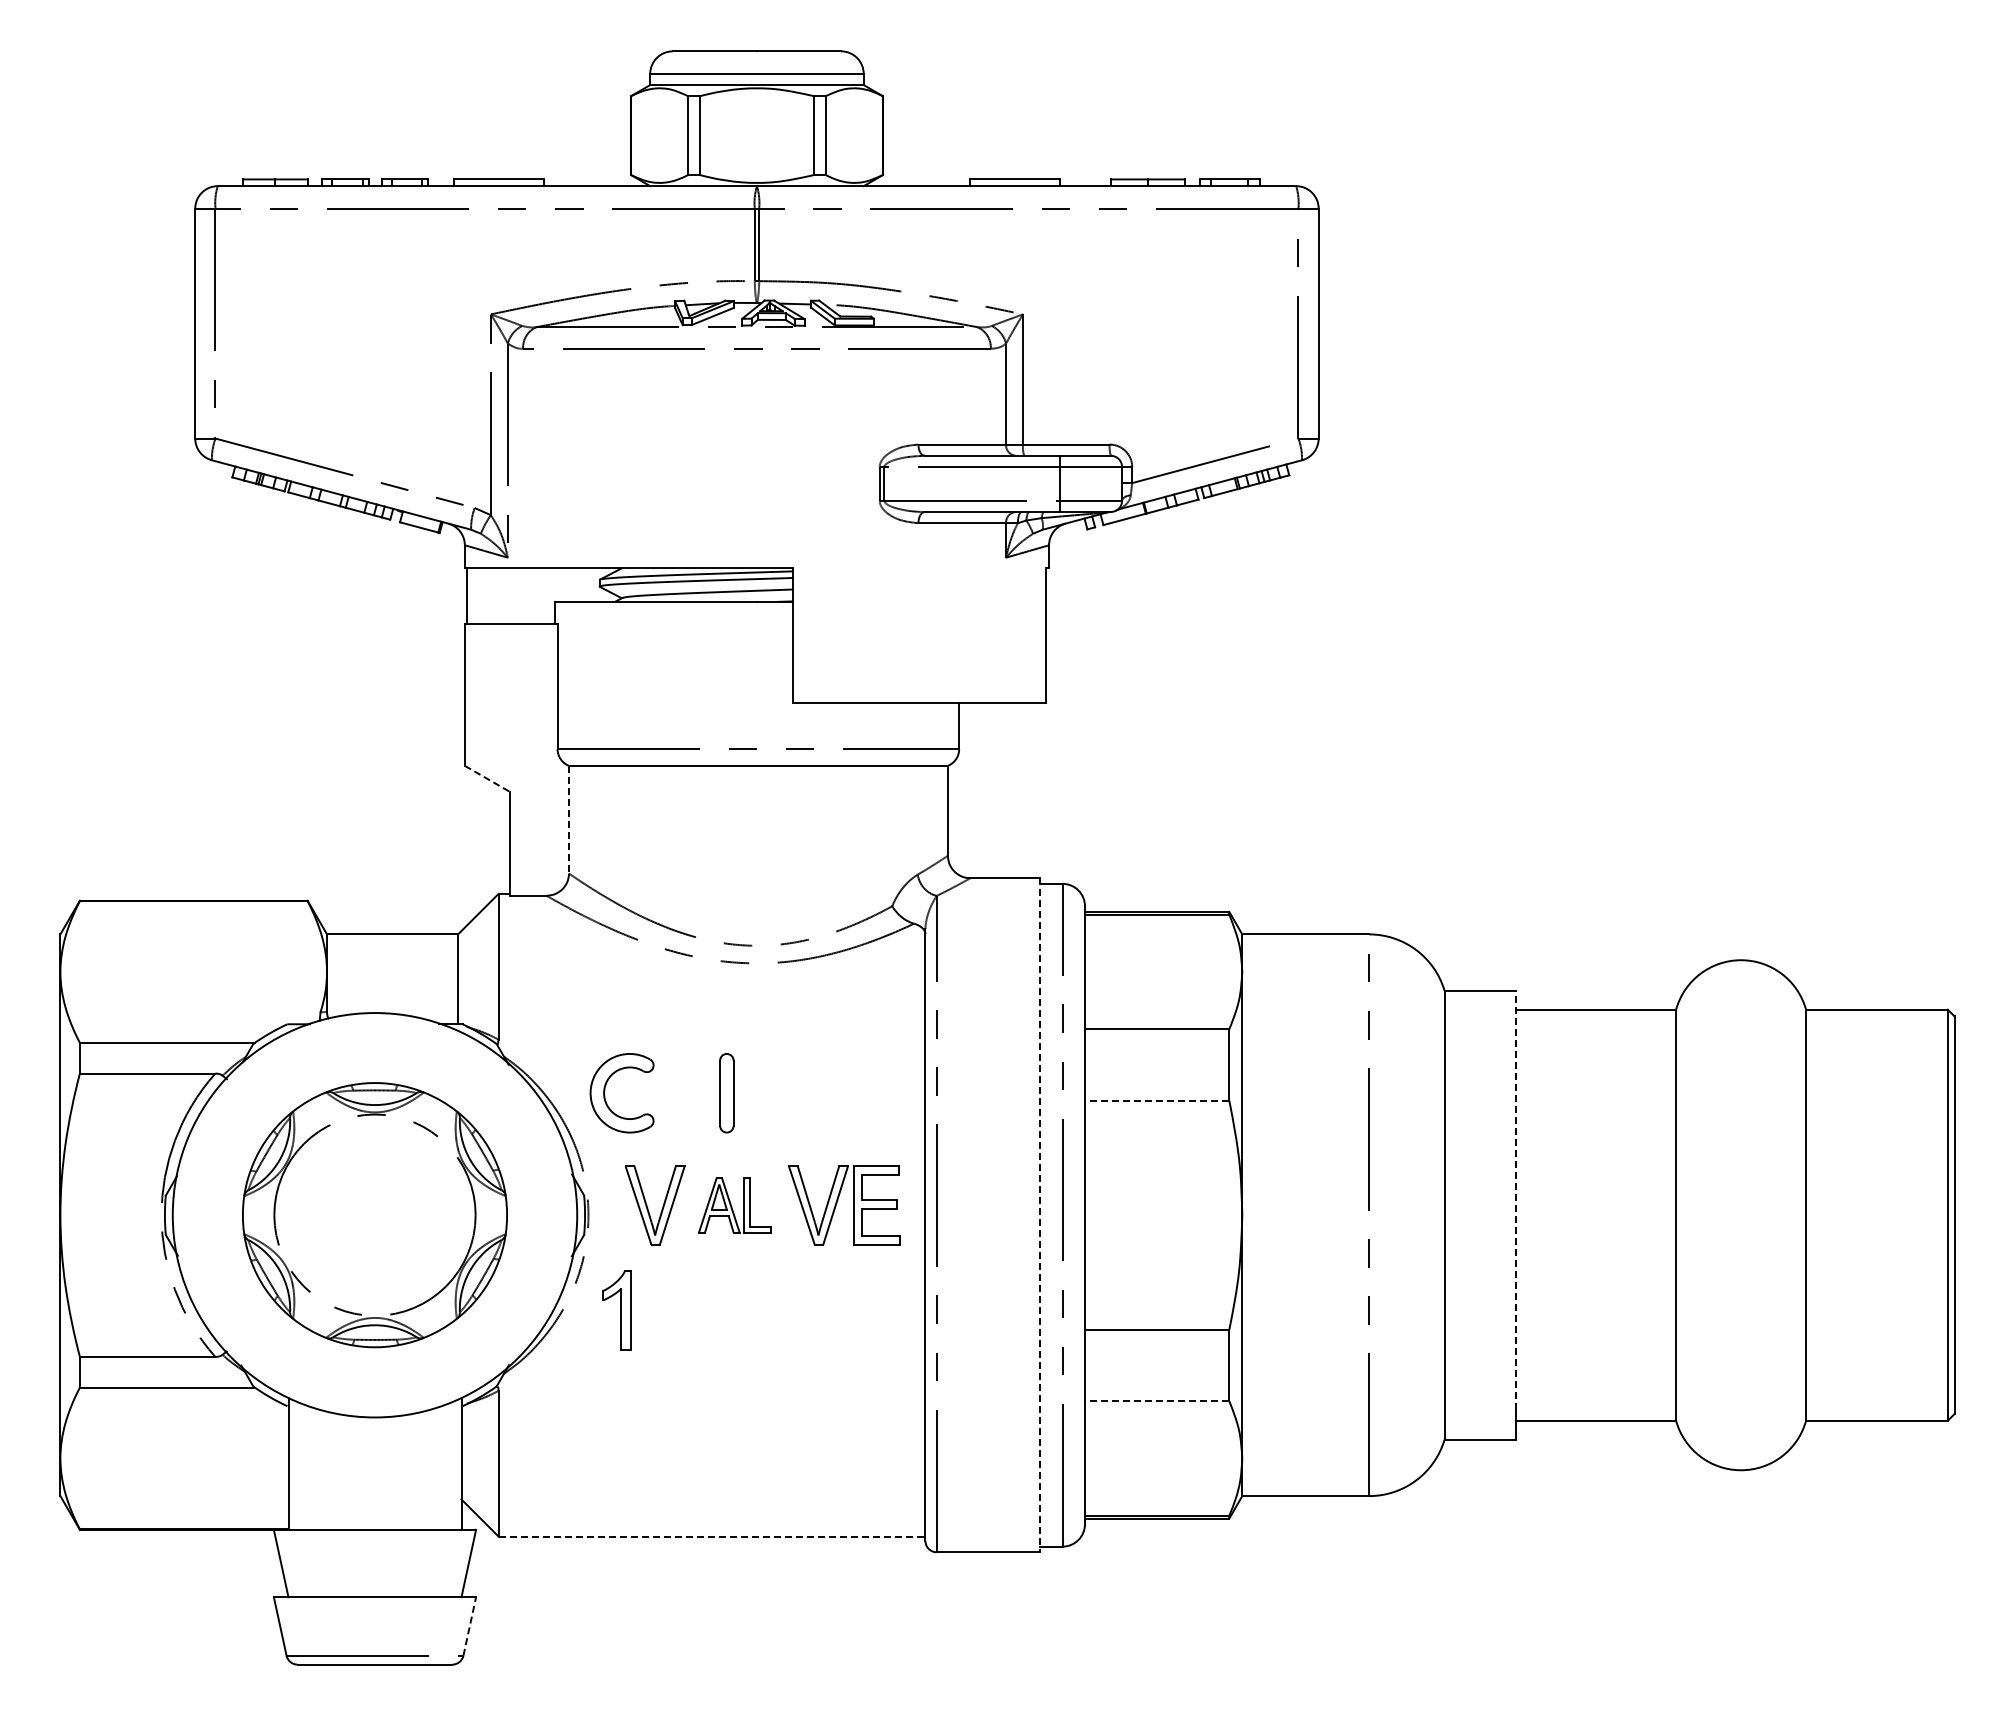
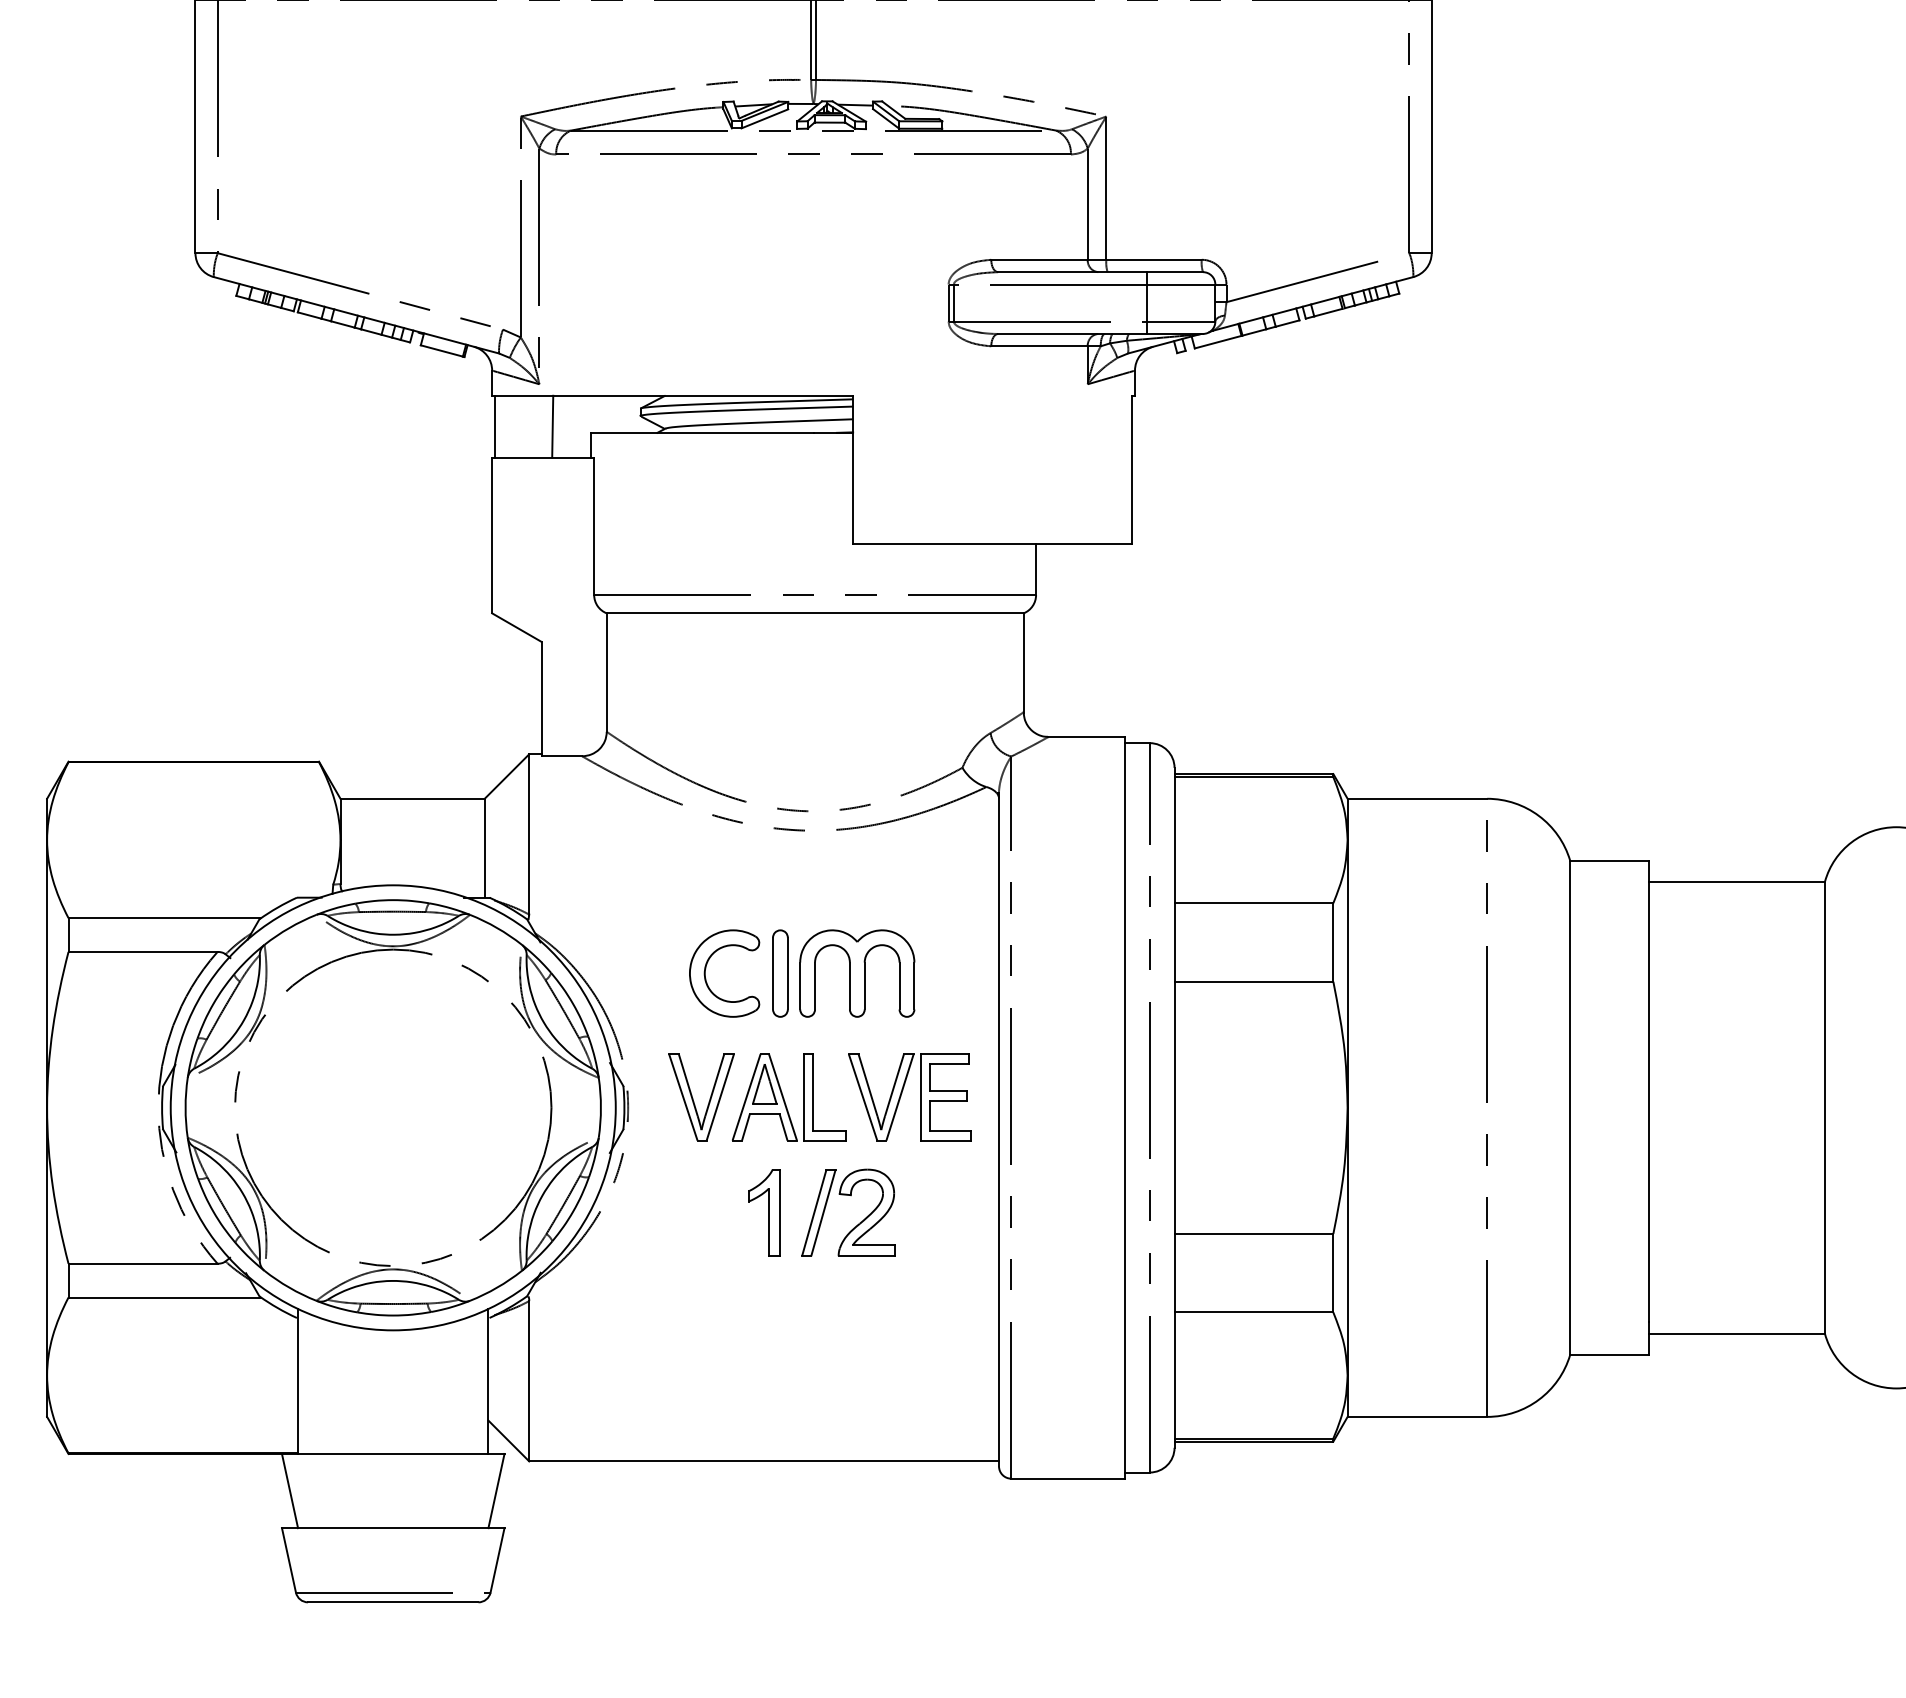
line: (519, 596) -> (552, 426), added
line: (487, 778) -> (517, 627), dashed -> solid
line: (568, 819) -> (606, 672), dashed -> solid
part: (796, 1093) -> (857, 973), added
part: (605, 1095) -> (706, 976), moved
line: (1156, 1100) -> (1253, 981), dashed -> solid
line: (1516, 1200) -> (1649, 1091), dashed -> solid
part: (734, 1205) -> (788, 1097), size x1.43
part: (374, 1214) -> (392, 1107), size x1.43
line: (1040, 1215) -> (1125, 1108), dashed -> solid
part: (616, 1310) -> (763, 1212), moved
part: (798, 1319) -> (859, 1222), added
line: (1156, 1401) -> (1253, 1312), dashed -> solid
line: (712, 1536) -> (764, 1461), dashed -> solid
line: (469, 1626) -> (497, 1560), dashed -> solid

